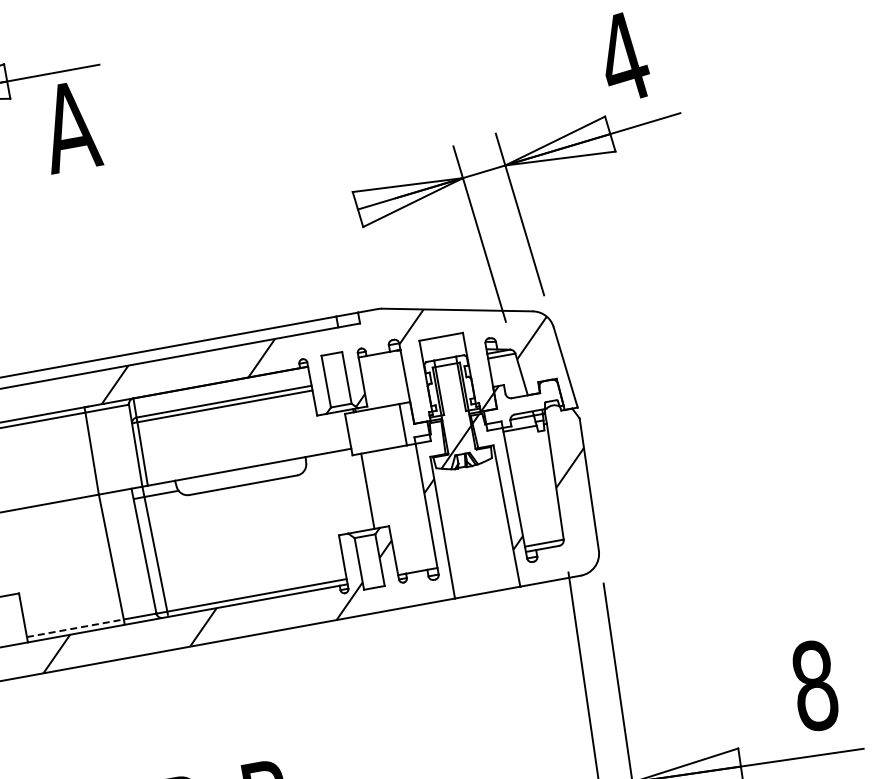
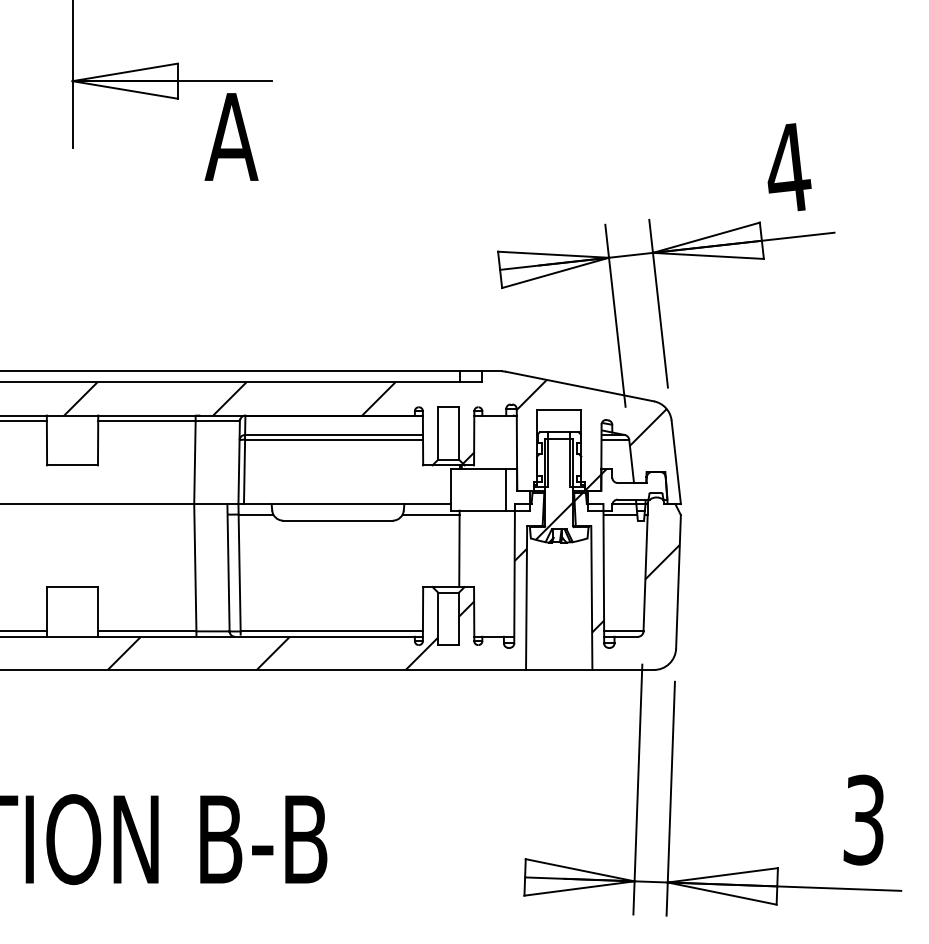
line: (333, 462) -> (430, 514), added
line: (75, 628) -> (147, 631), dashed -> solid
text: (813, 685) -> (863, 819), 8 -> 3

